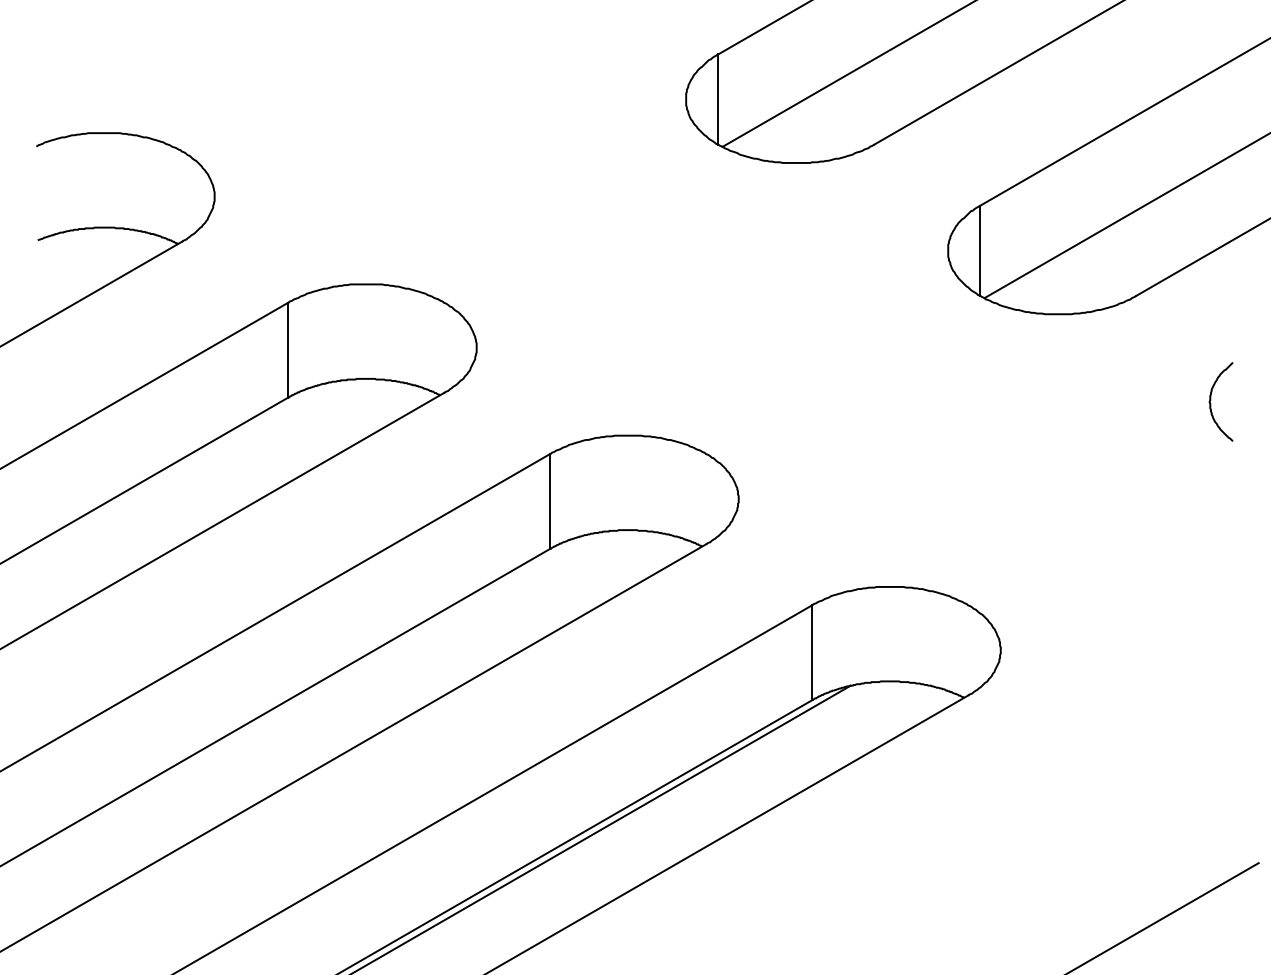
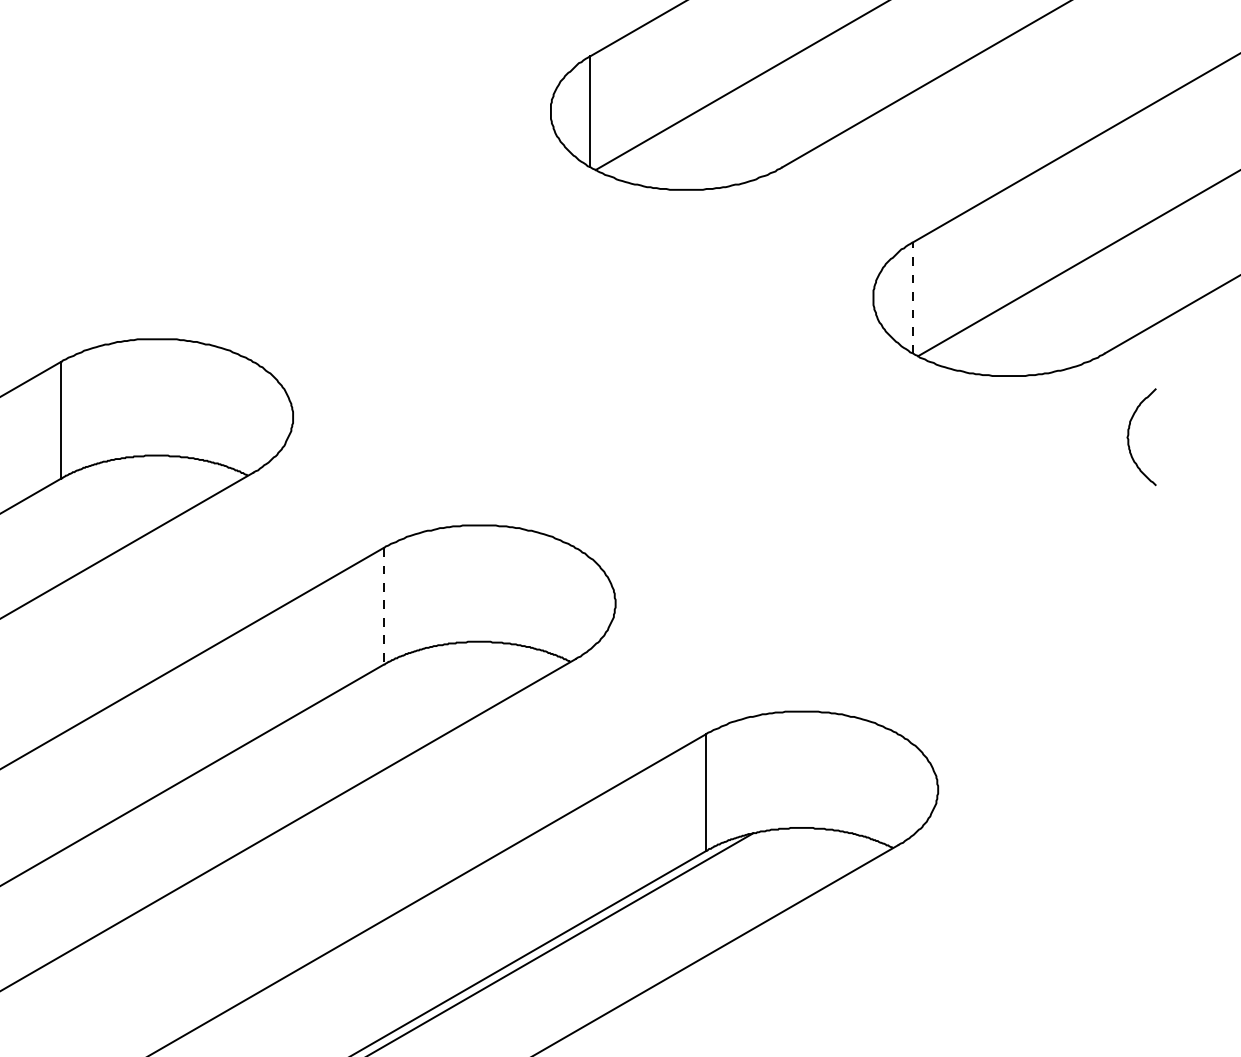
line: (980, 250) -> (913, 297), solid -> dashed
curve: (1211, 400) -> (1129, 435), moved
line: (550, 501) -> (383, 606), solid -> dashed

